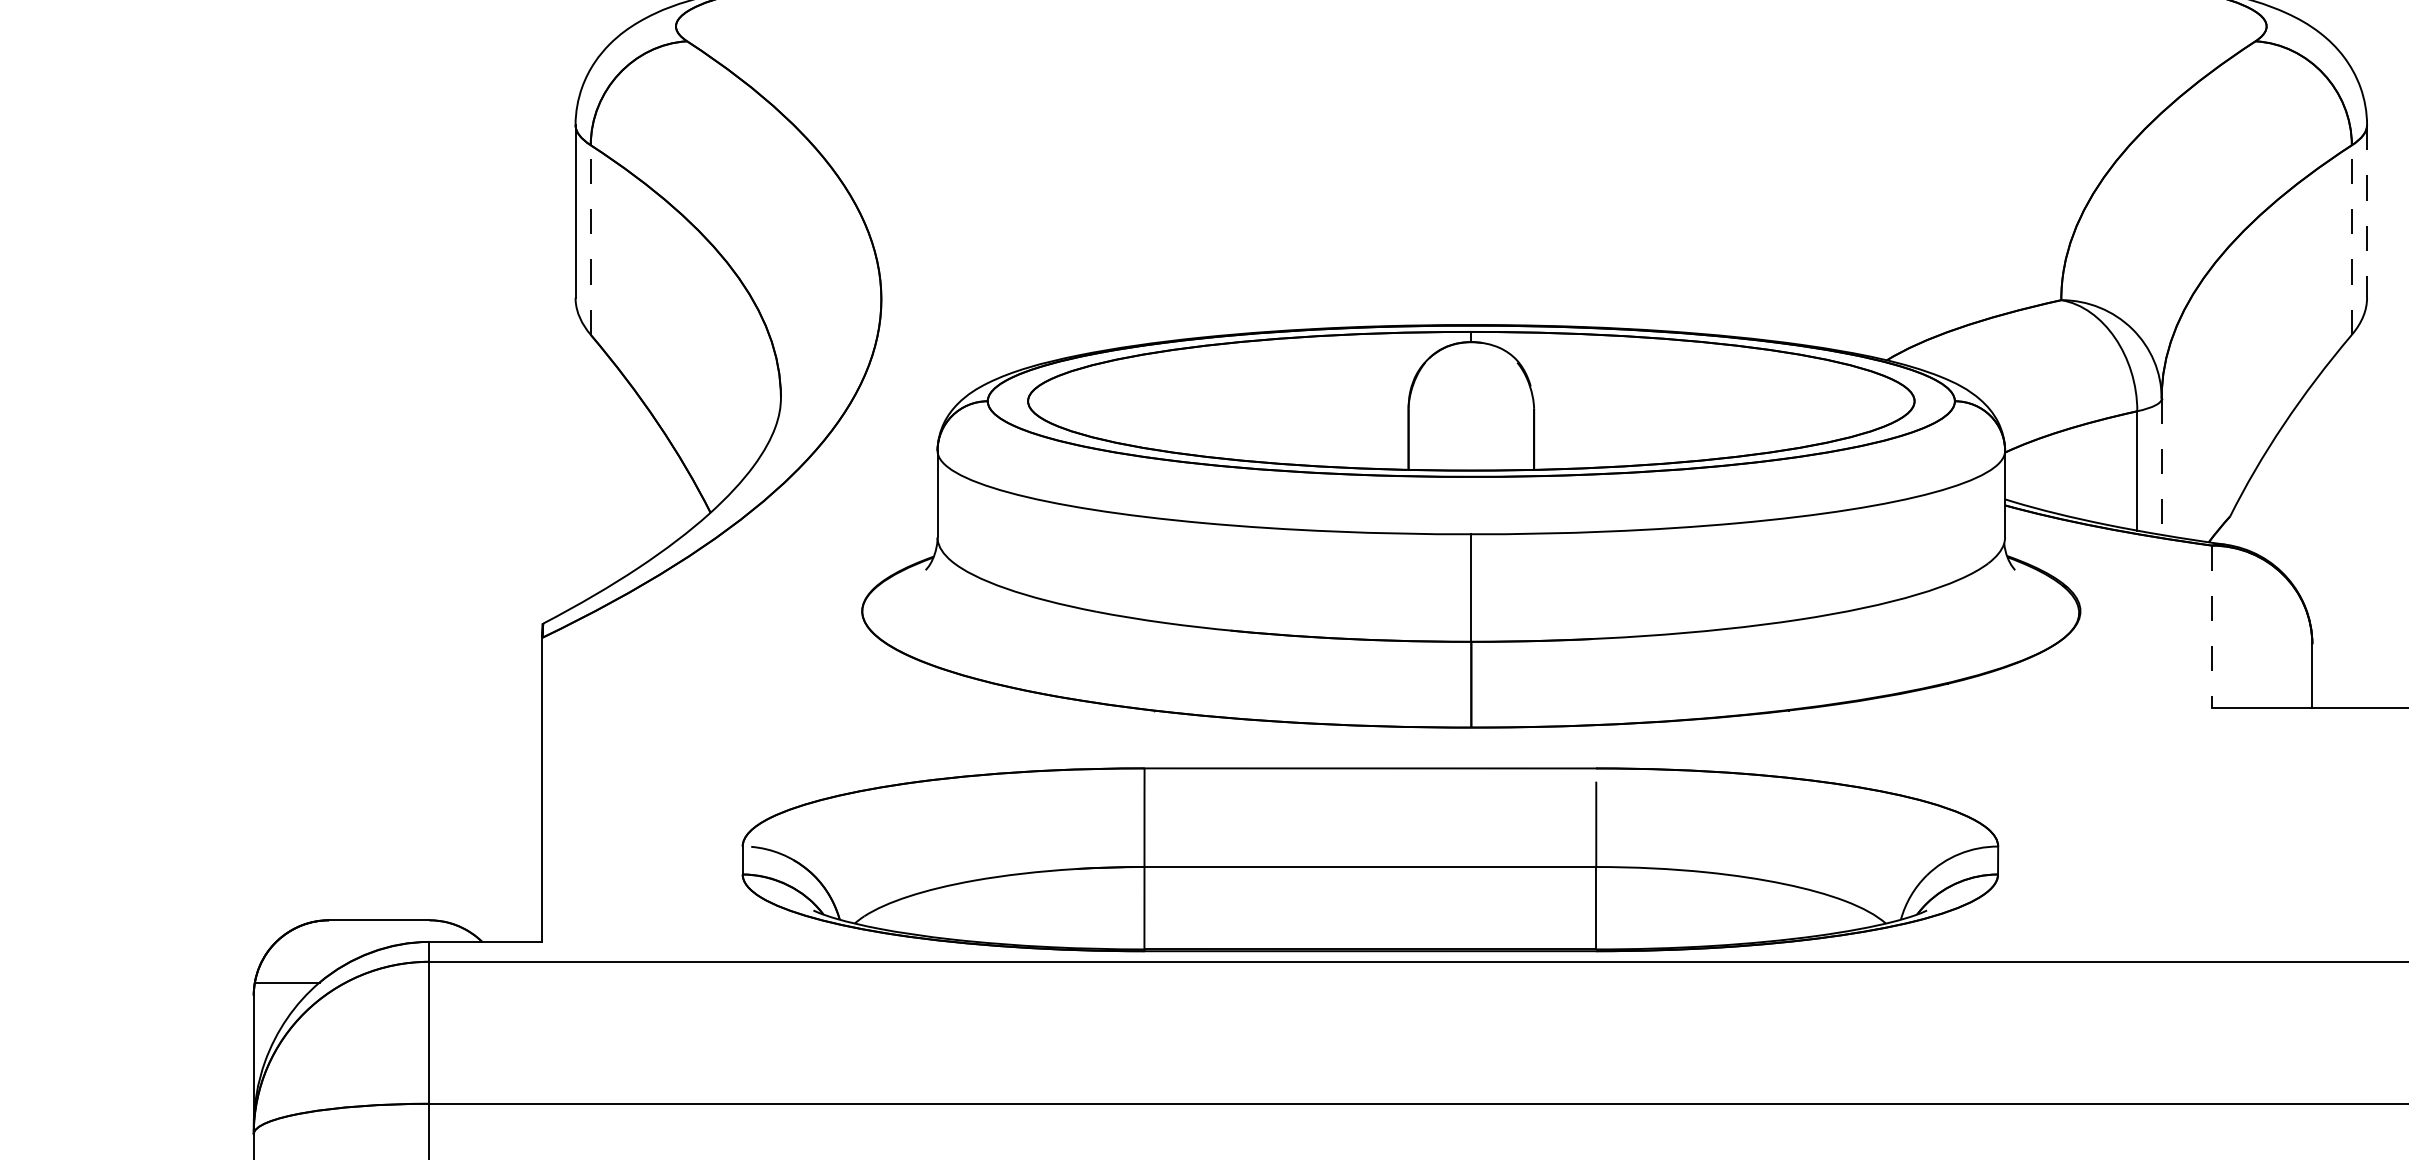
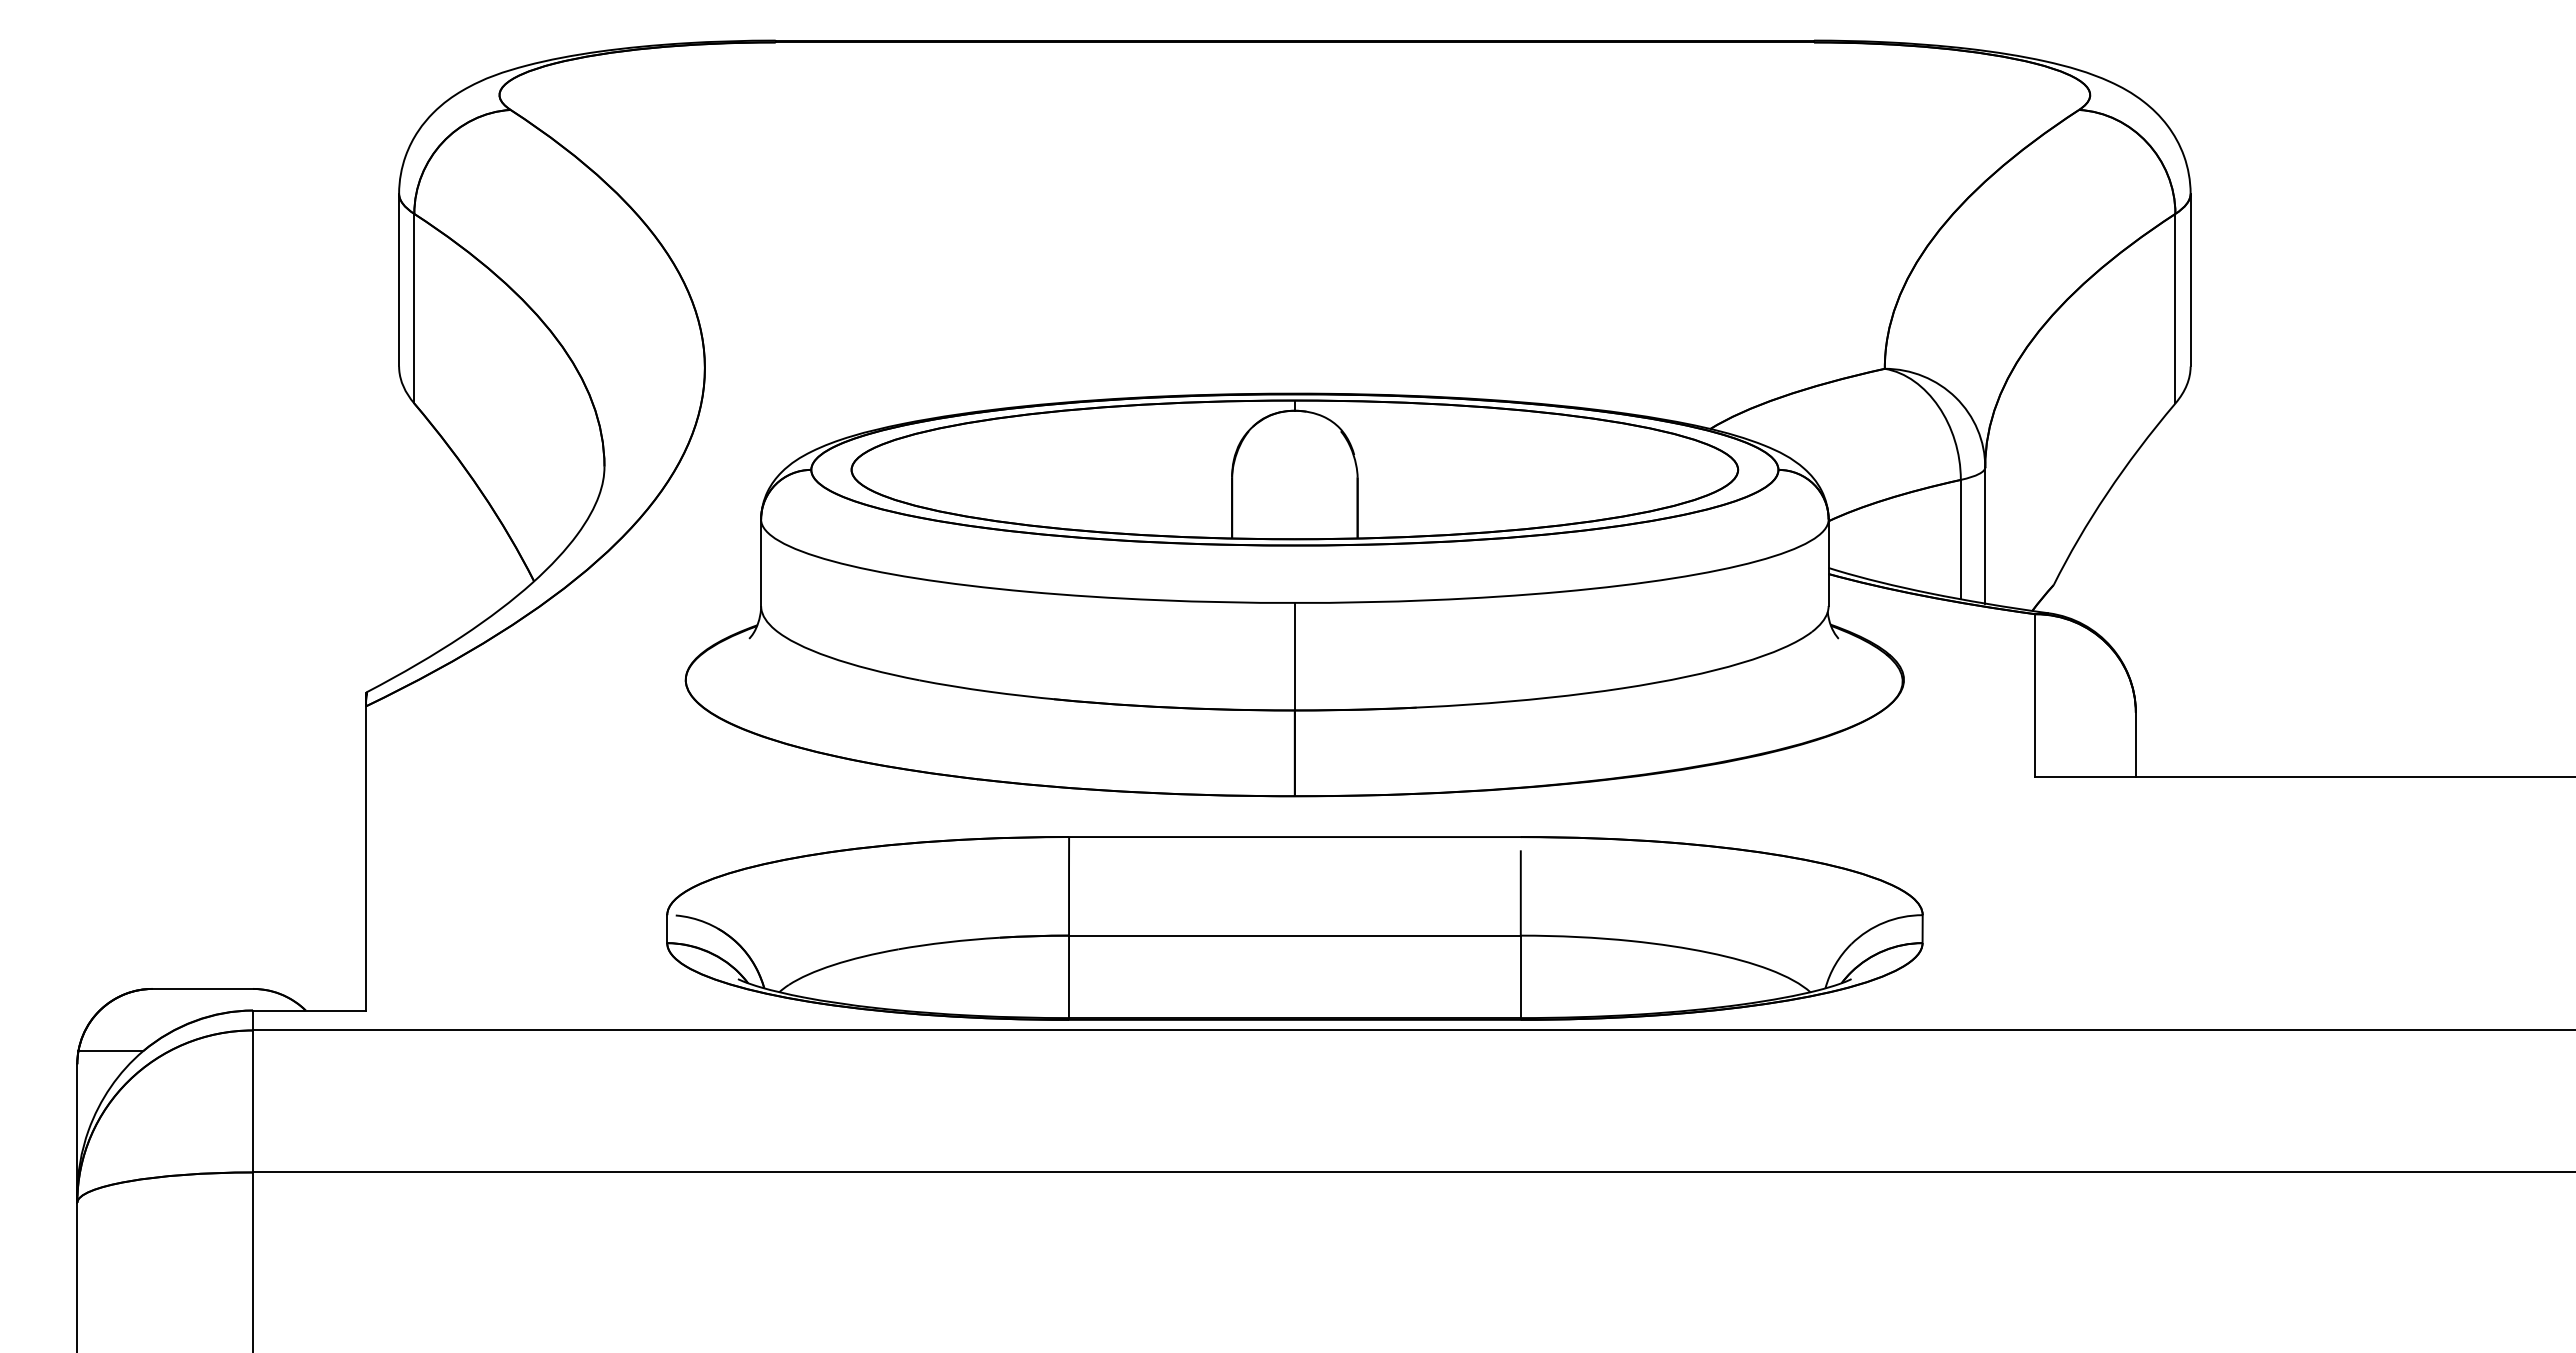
line: (2366, 211) -> (2190, 280), dashed -> solid
line: (590, 239) -> (414, 308), dashed -> solid
line: (2351, 239) -> (2175, 308), dashed -> solid
line: (2161, 466) -> (1985, 535), dashed -> solid
line: (2211, 626) -> (2035, 695), dashed -> solid
part: (1369, 859) -> (1294, 928), moved

